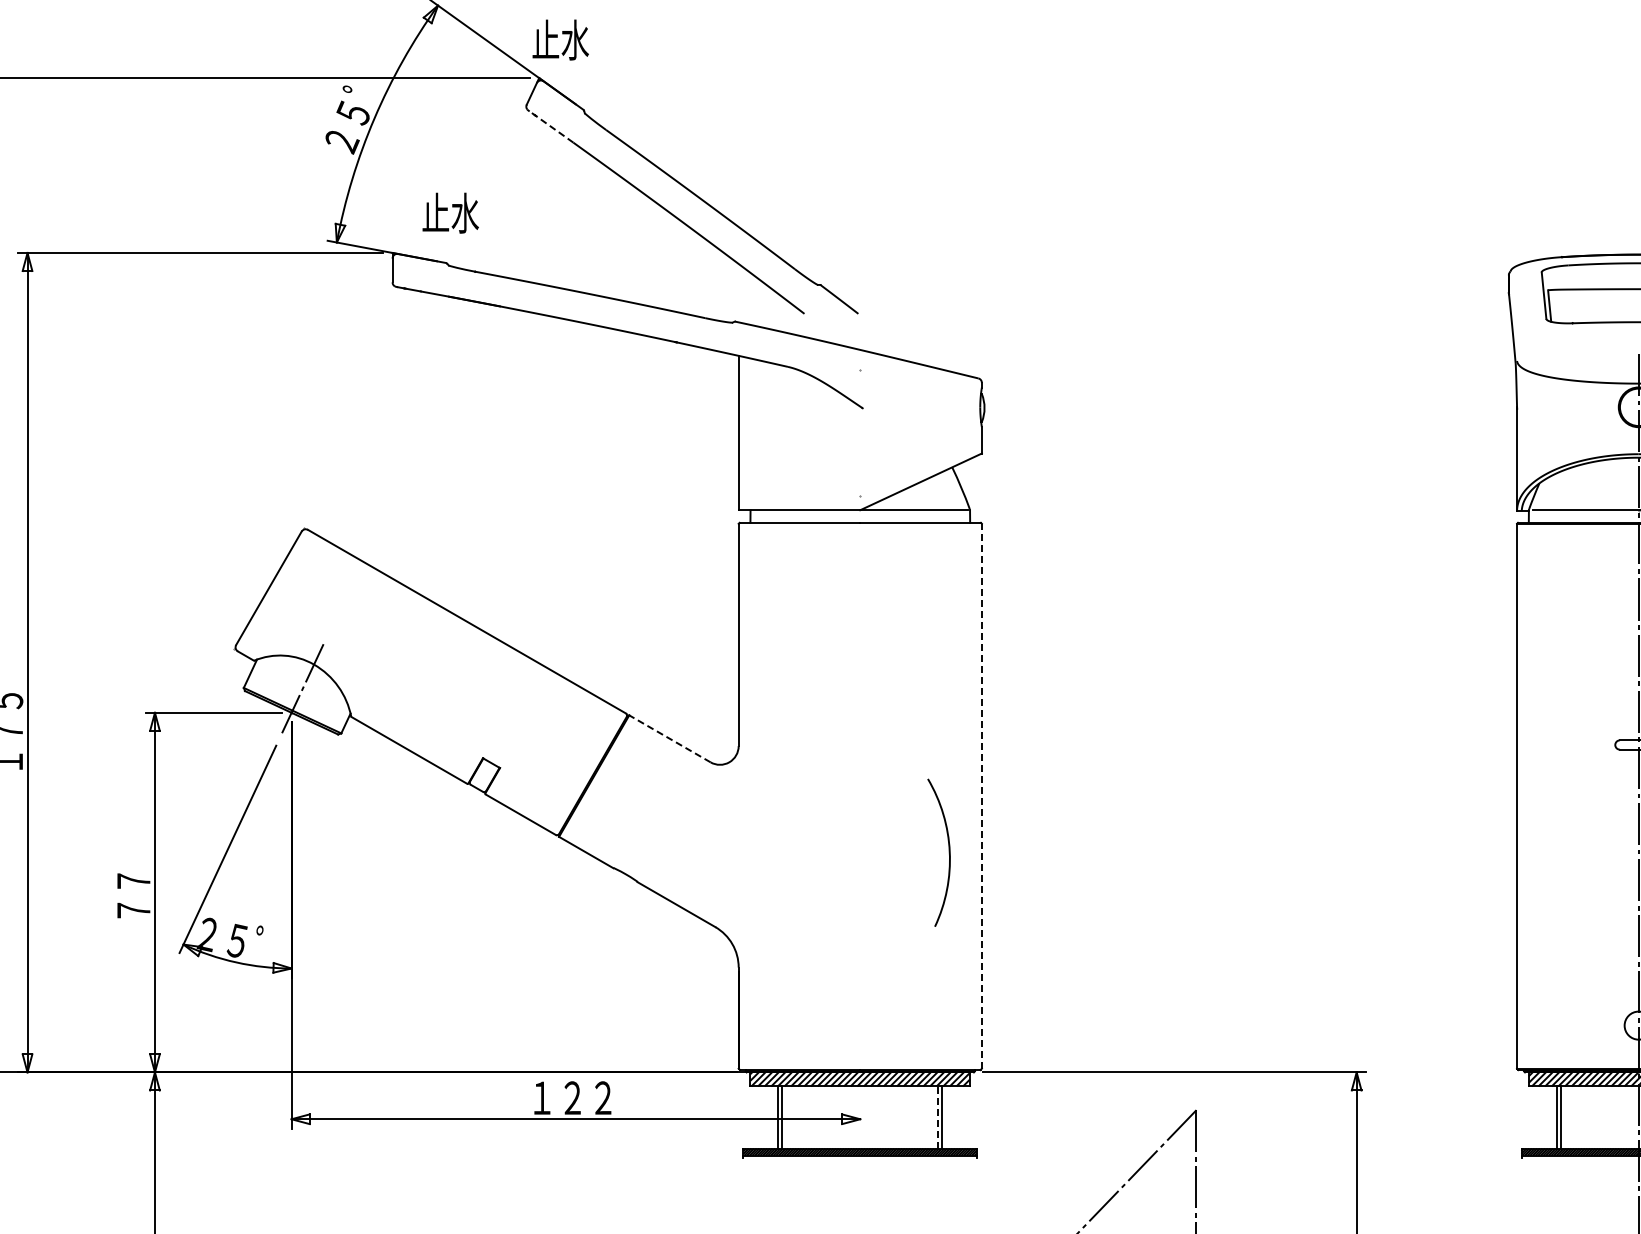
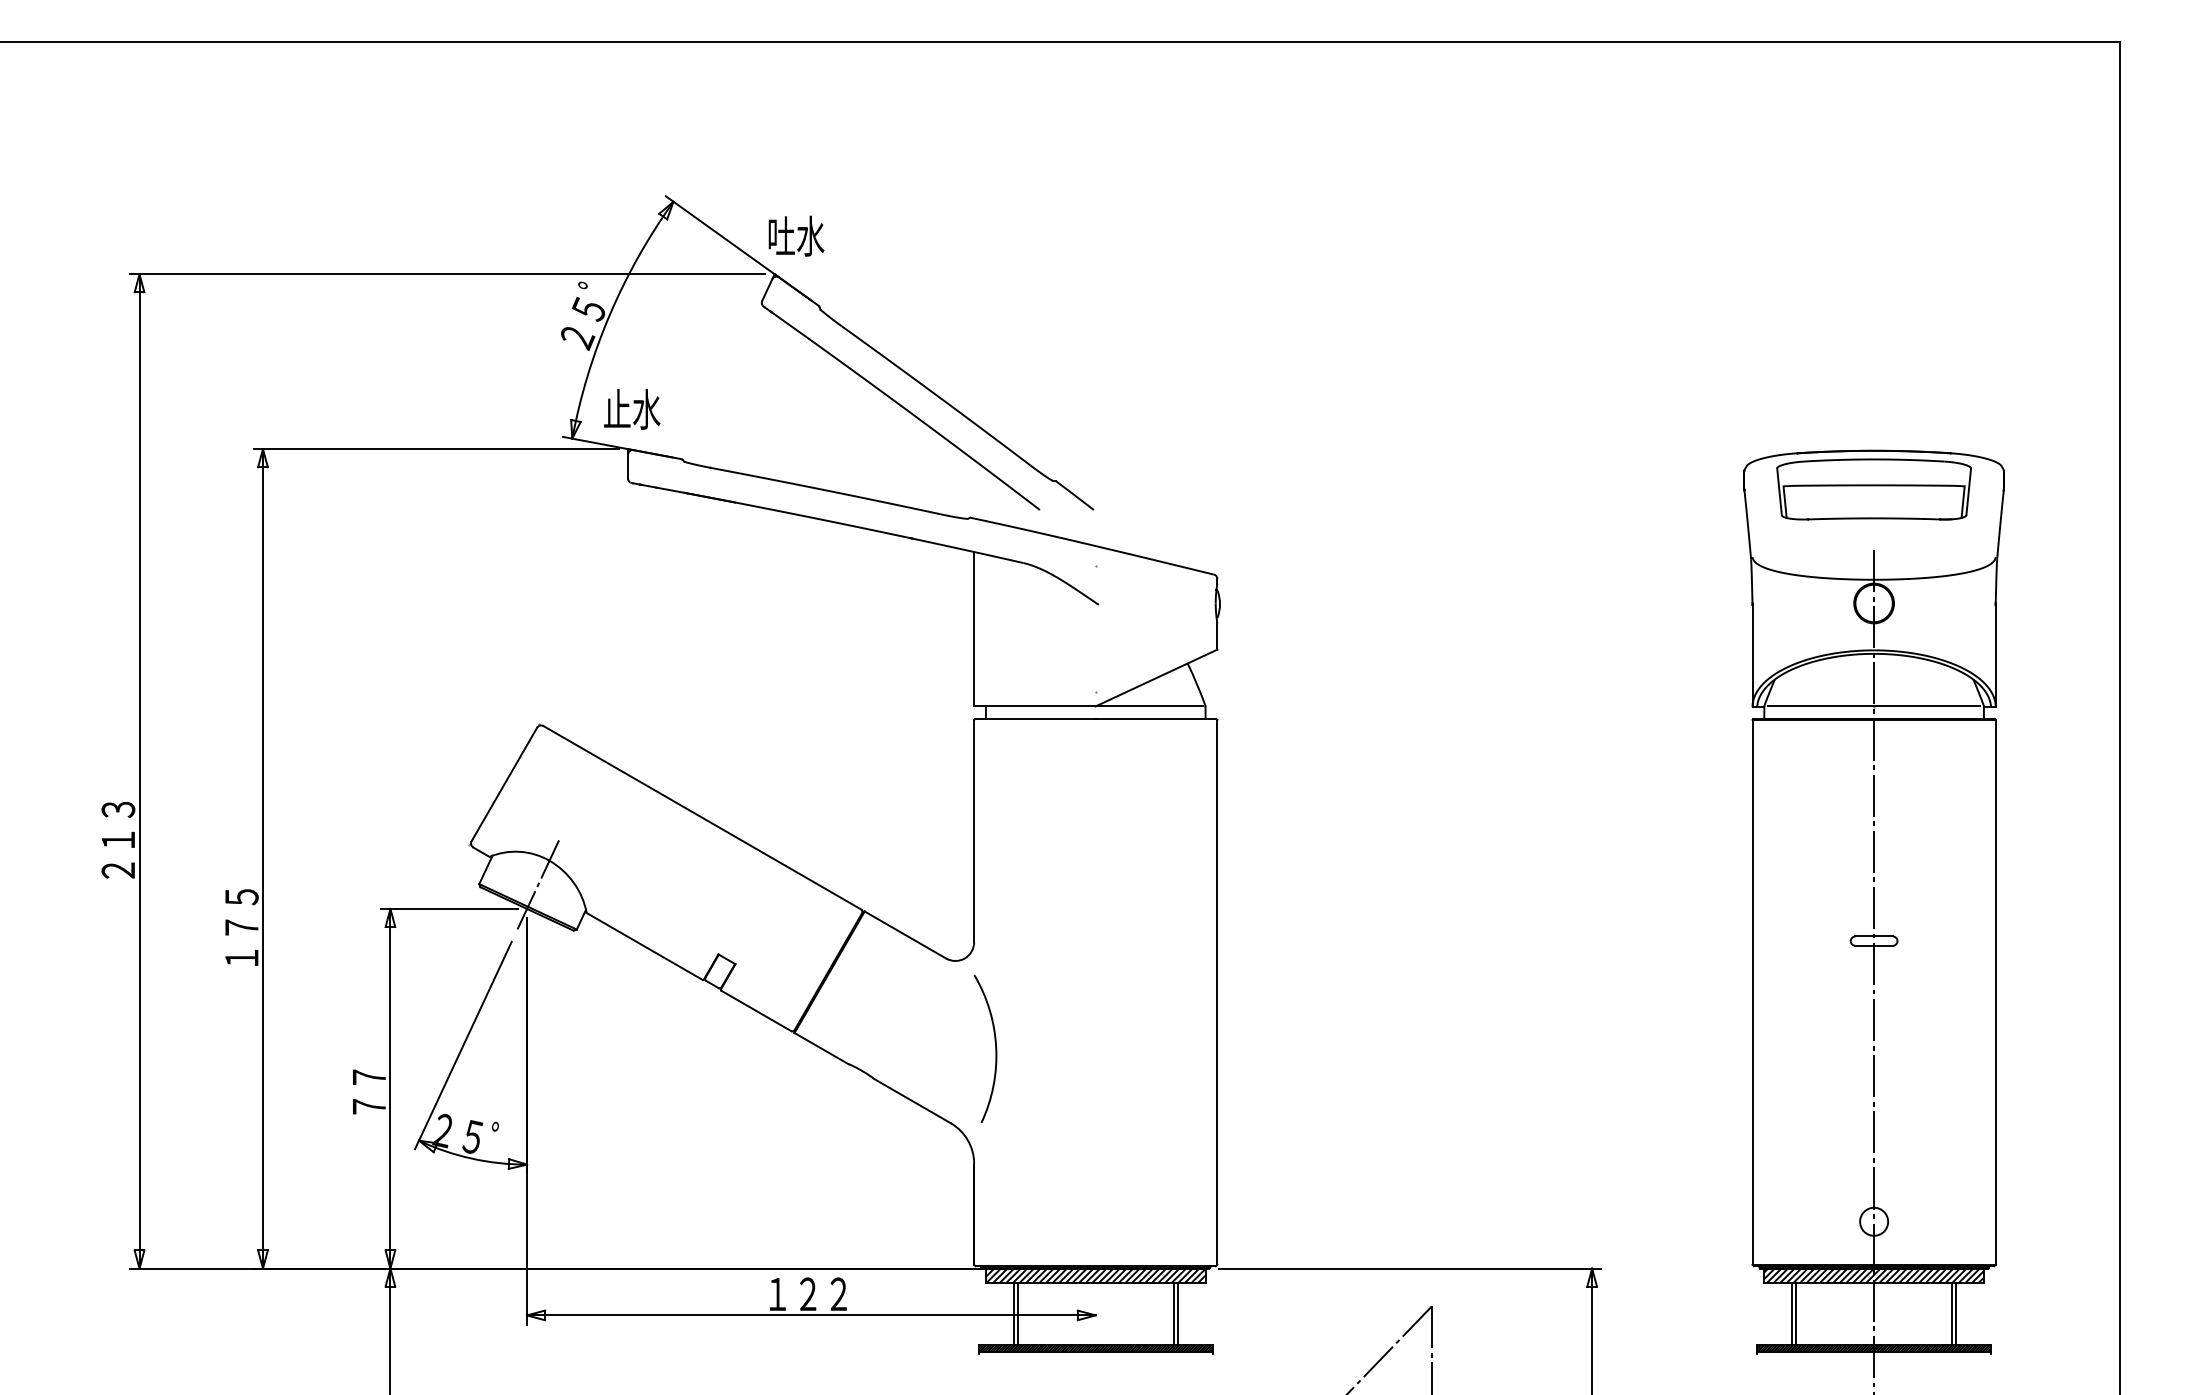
text: (546, 38) -> (781, 234), 止水 -> 吐水
line: (551, 127) -> (786, 323), dashed -> solid
text: (451, 212) -> (632, 408), moved
line: (670, 739) -> (905, 935), dashed -> solid
line: (982, 795) -> (1217, 991), dashed -> solid
arc: (949, 852) -> (995, 1048), moved
line: (938, 1117) -> (1173, 1313), dashed -> solid

